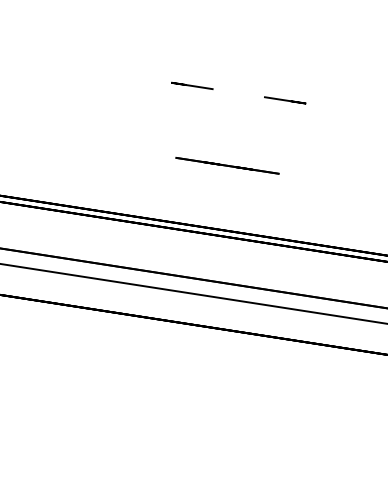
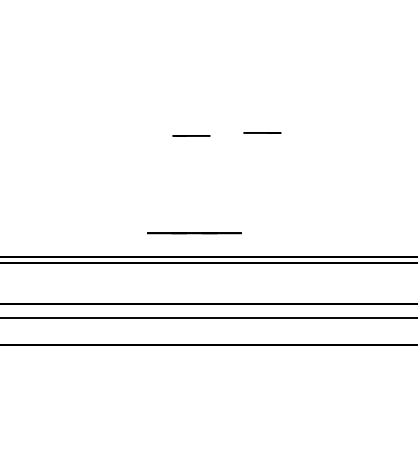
line: (192, 85) -> (191, 135), moved
line: (227, 166) -> (194, 233), moved

